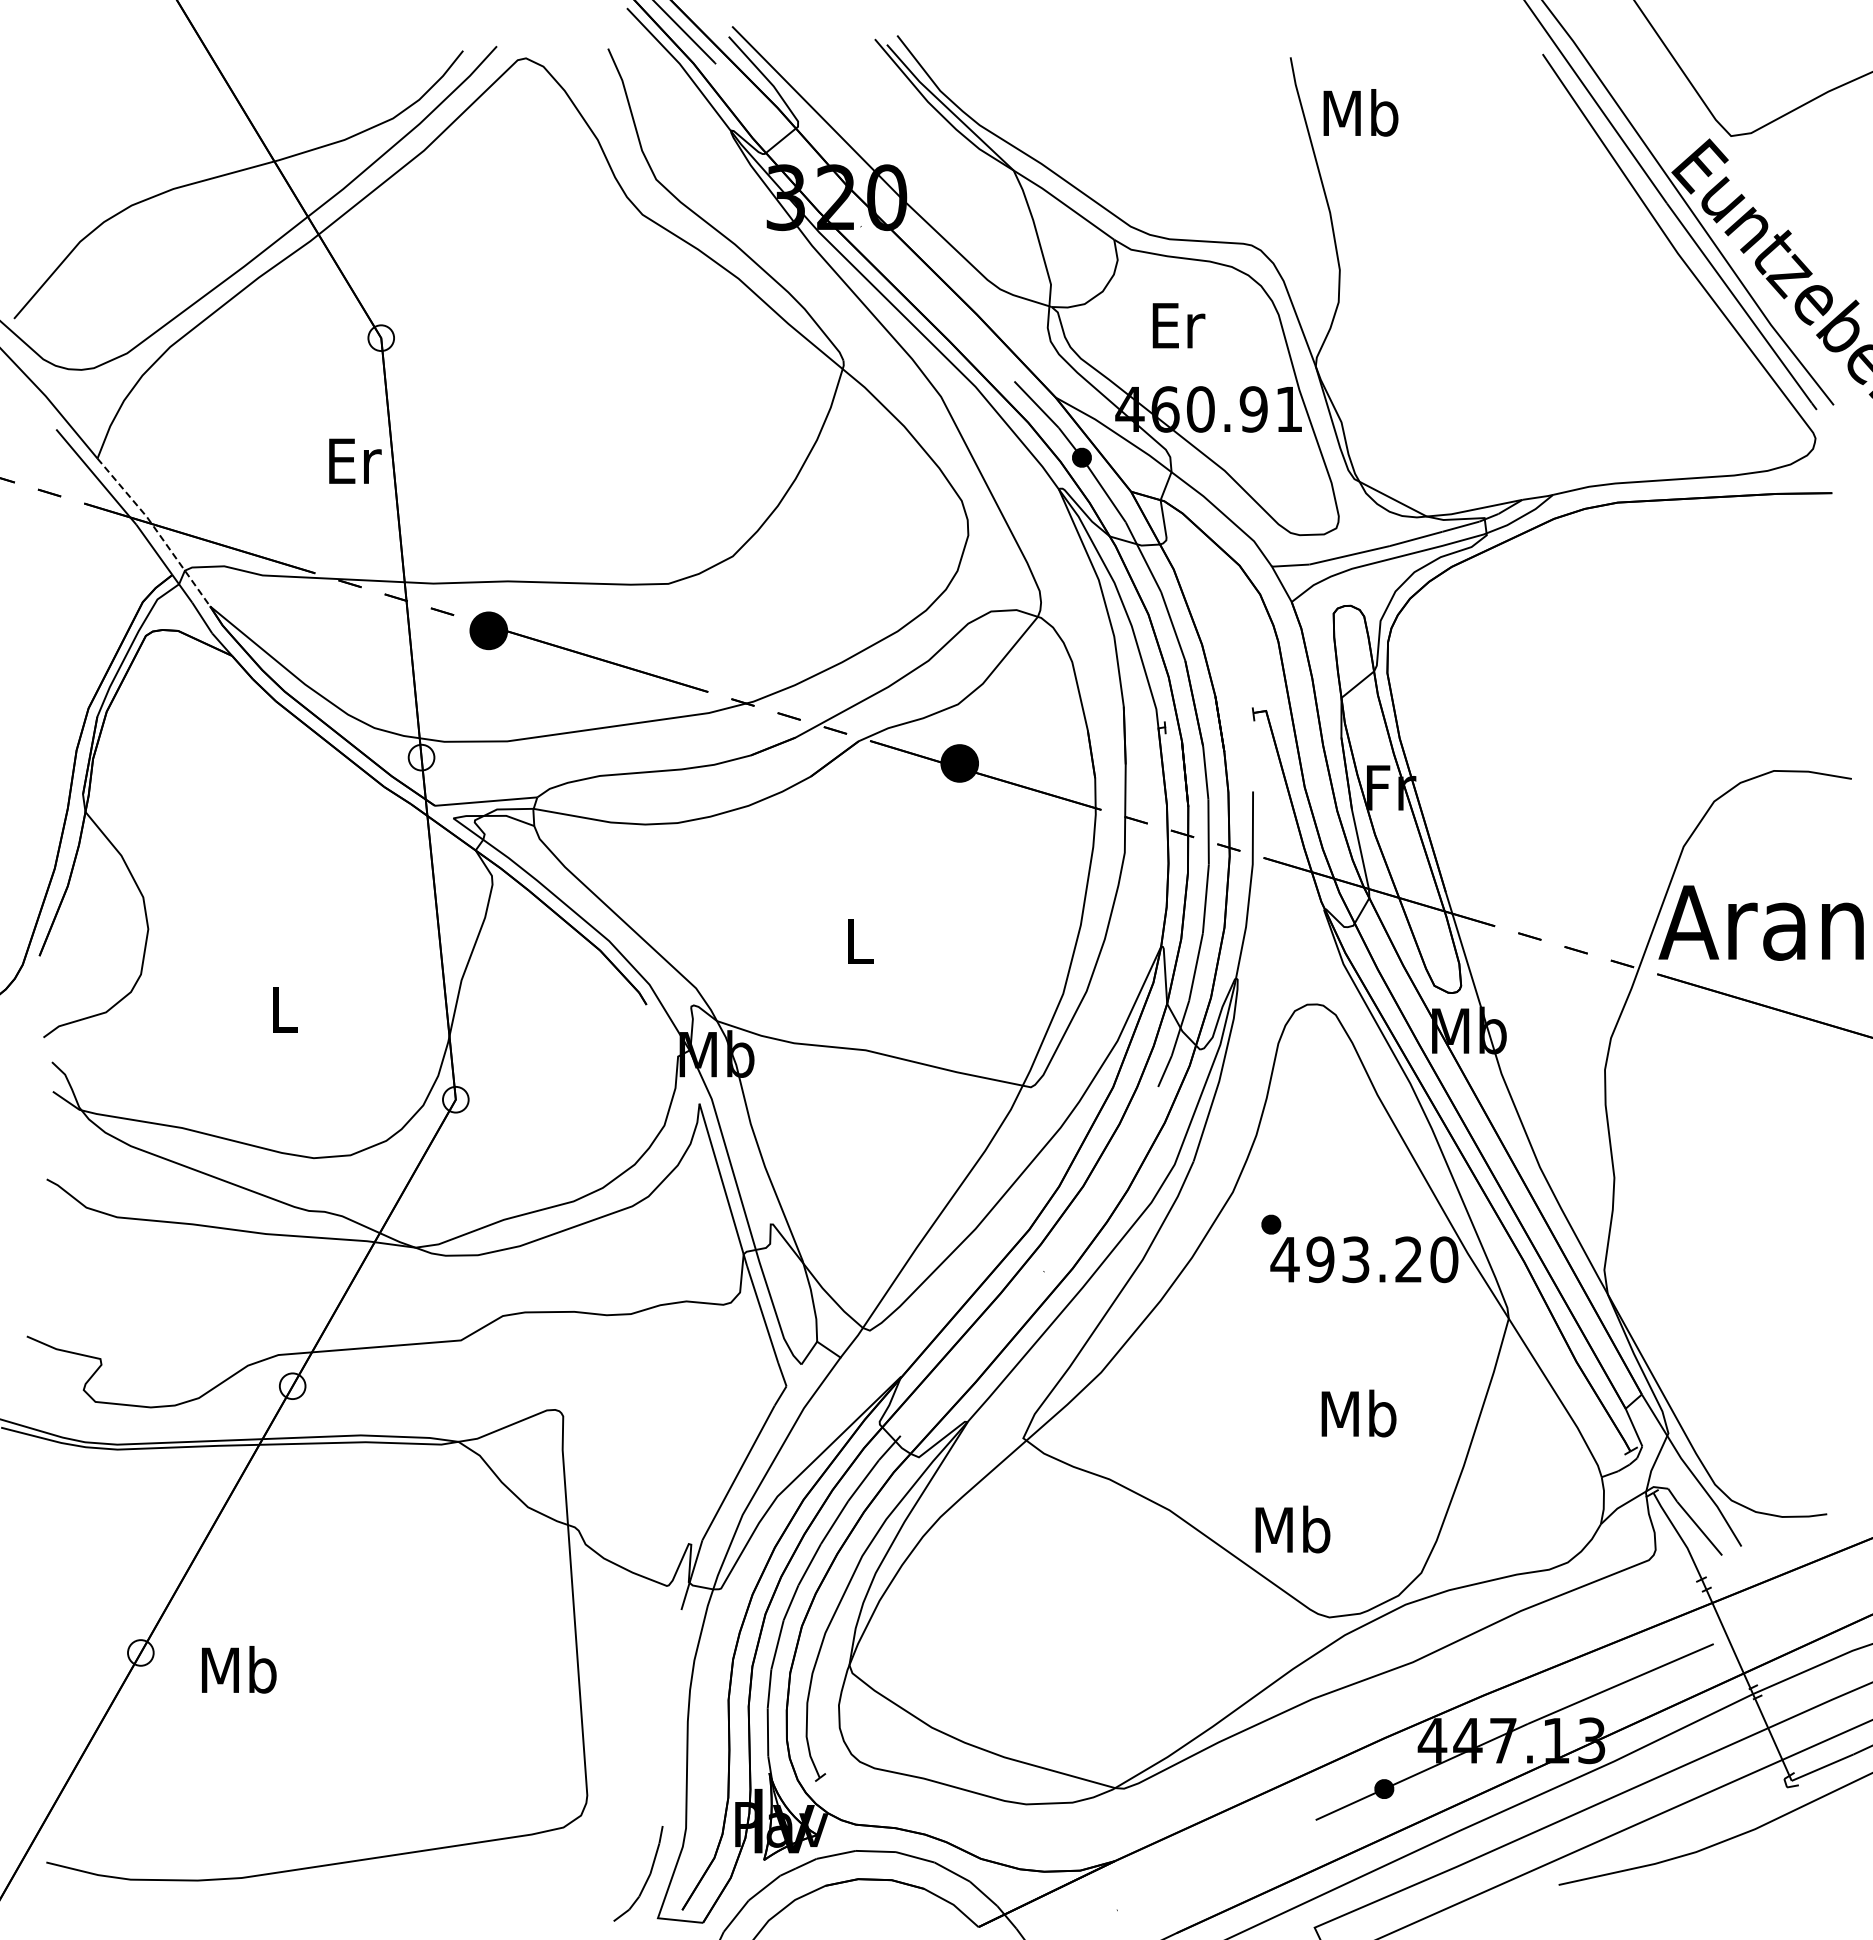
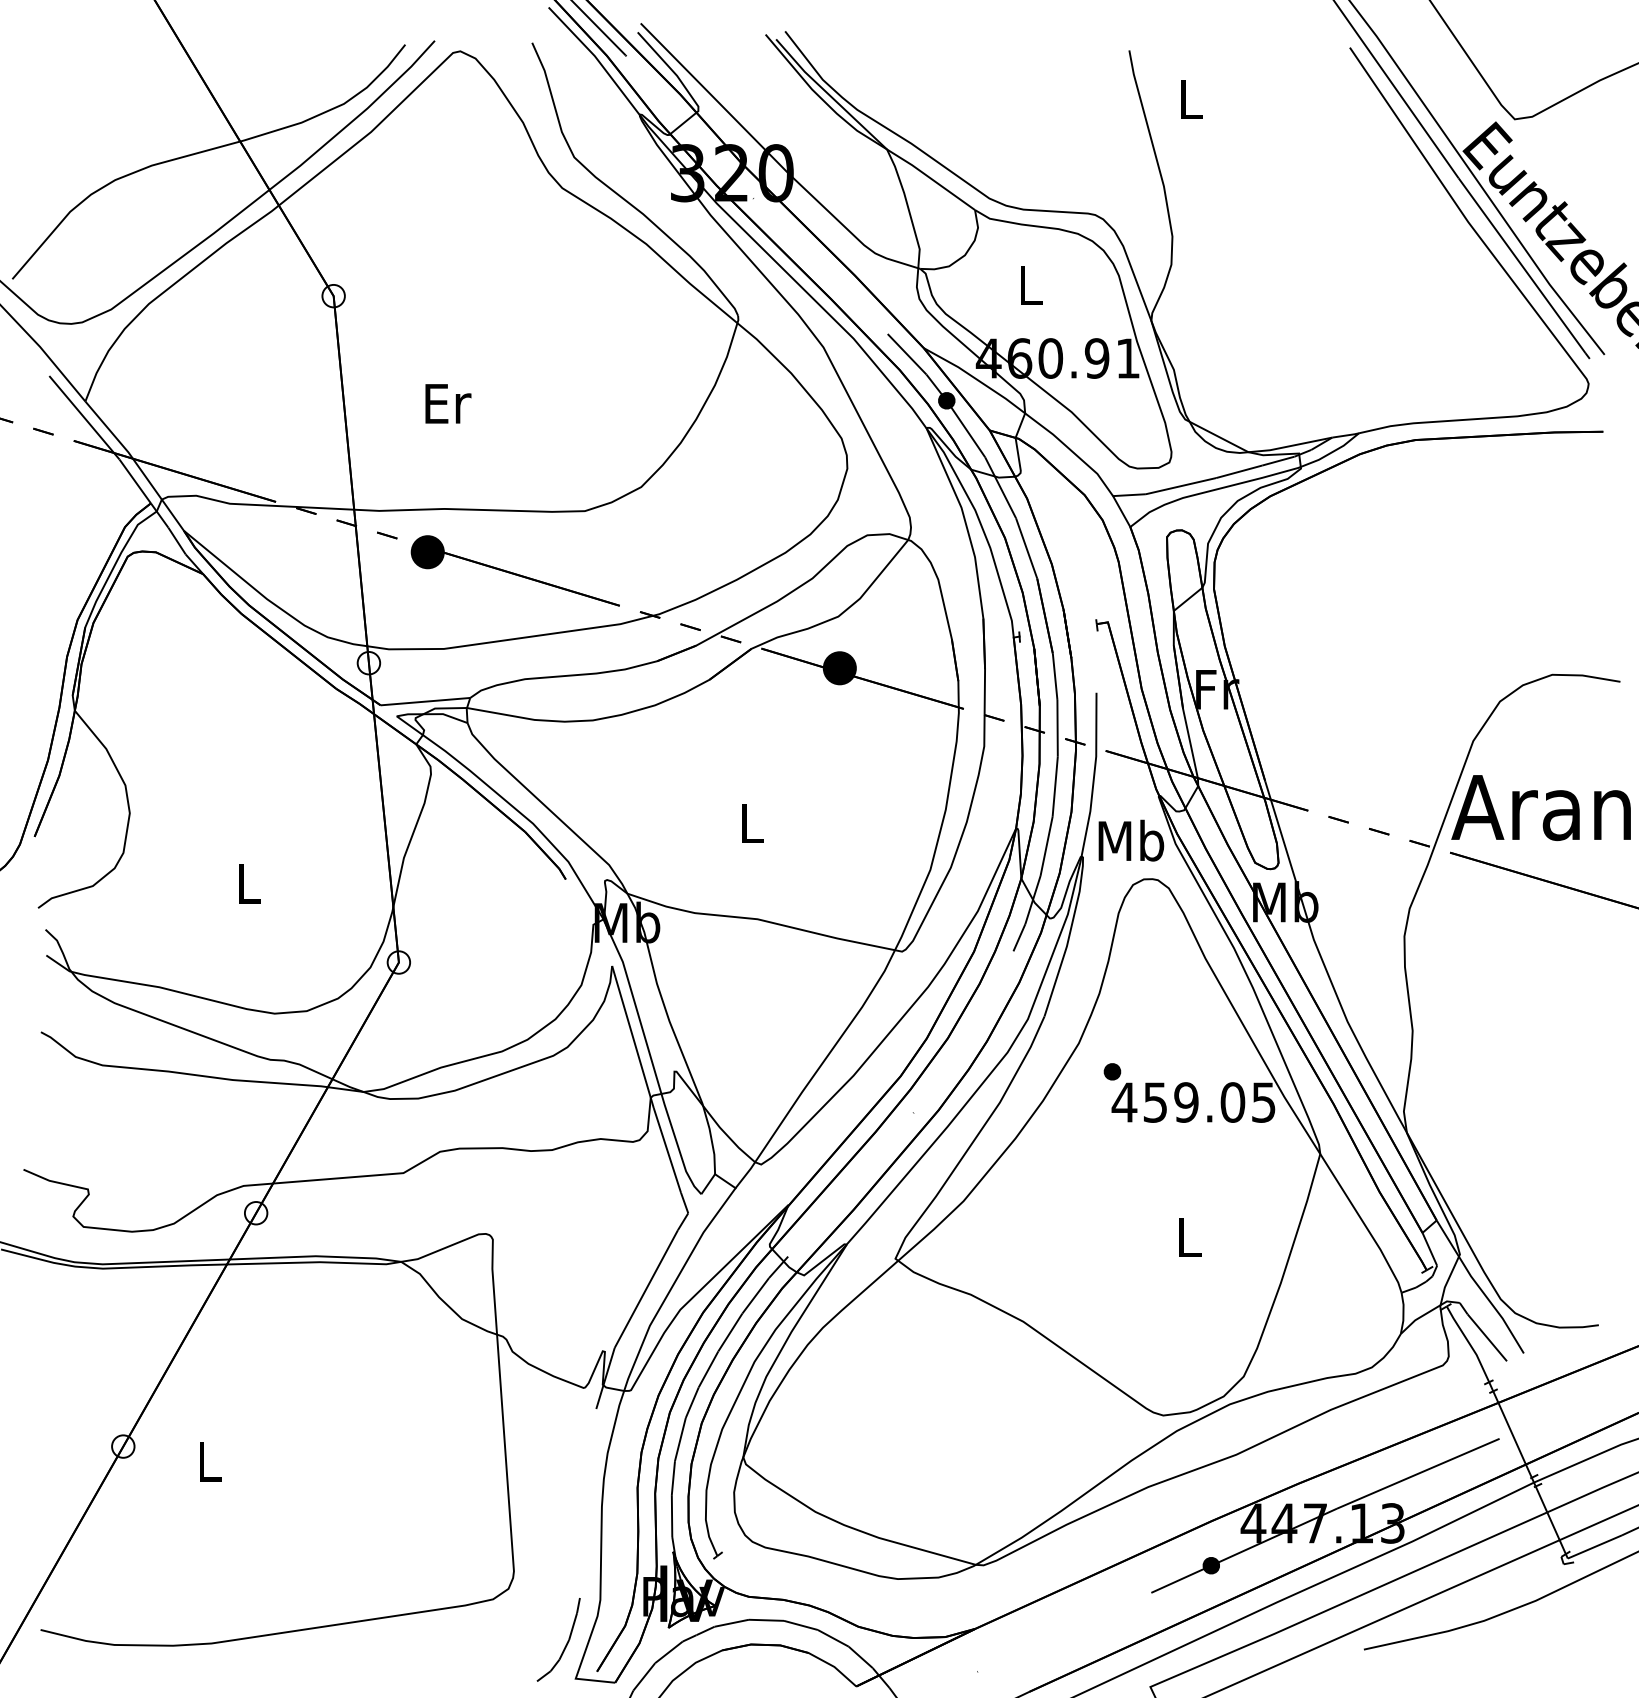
text: (1360, 112) -> (1190, 98), Mb -> L
text: (1178, 325) -> (1031, 285), Er -> L
text: (355, 460) -> (448, 403), moved
line: (156, 529) -> (137, 463), dashed -> solid
text: (1382, 1259) -> (1209, 1102), 493.20 -> 459.05
text: (1358, 1413) -> (1188, 1237), Mb -> L
text: (1292, 1529) -> (1131, 840), moved
text: (239, 1669) -> (209, 1461), Mb -> L

